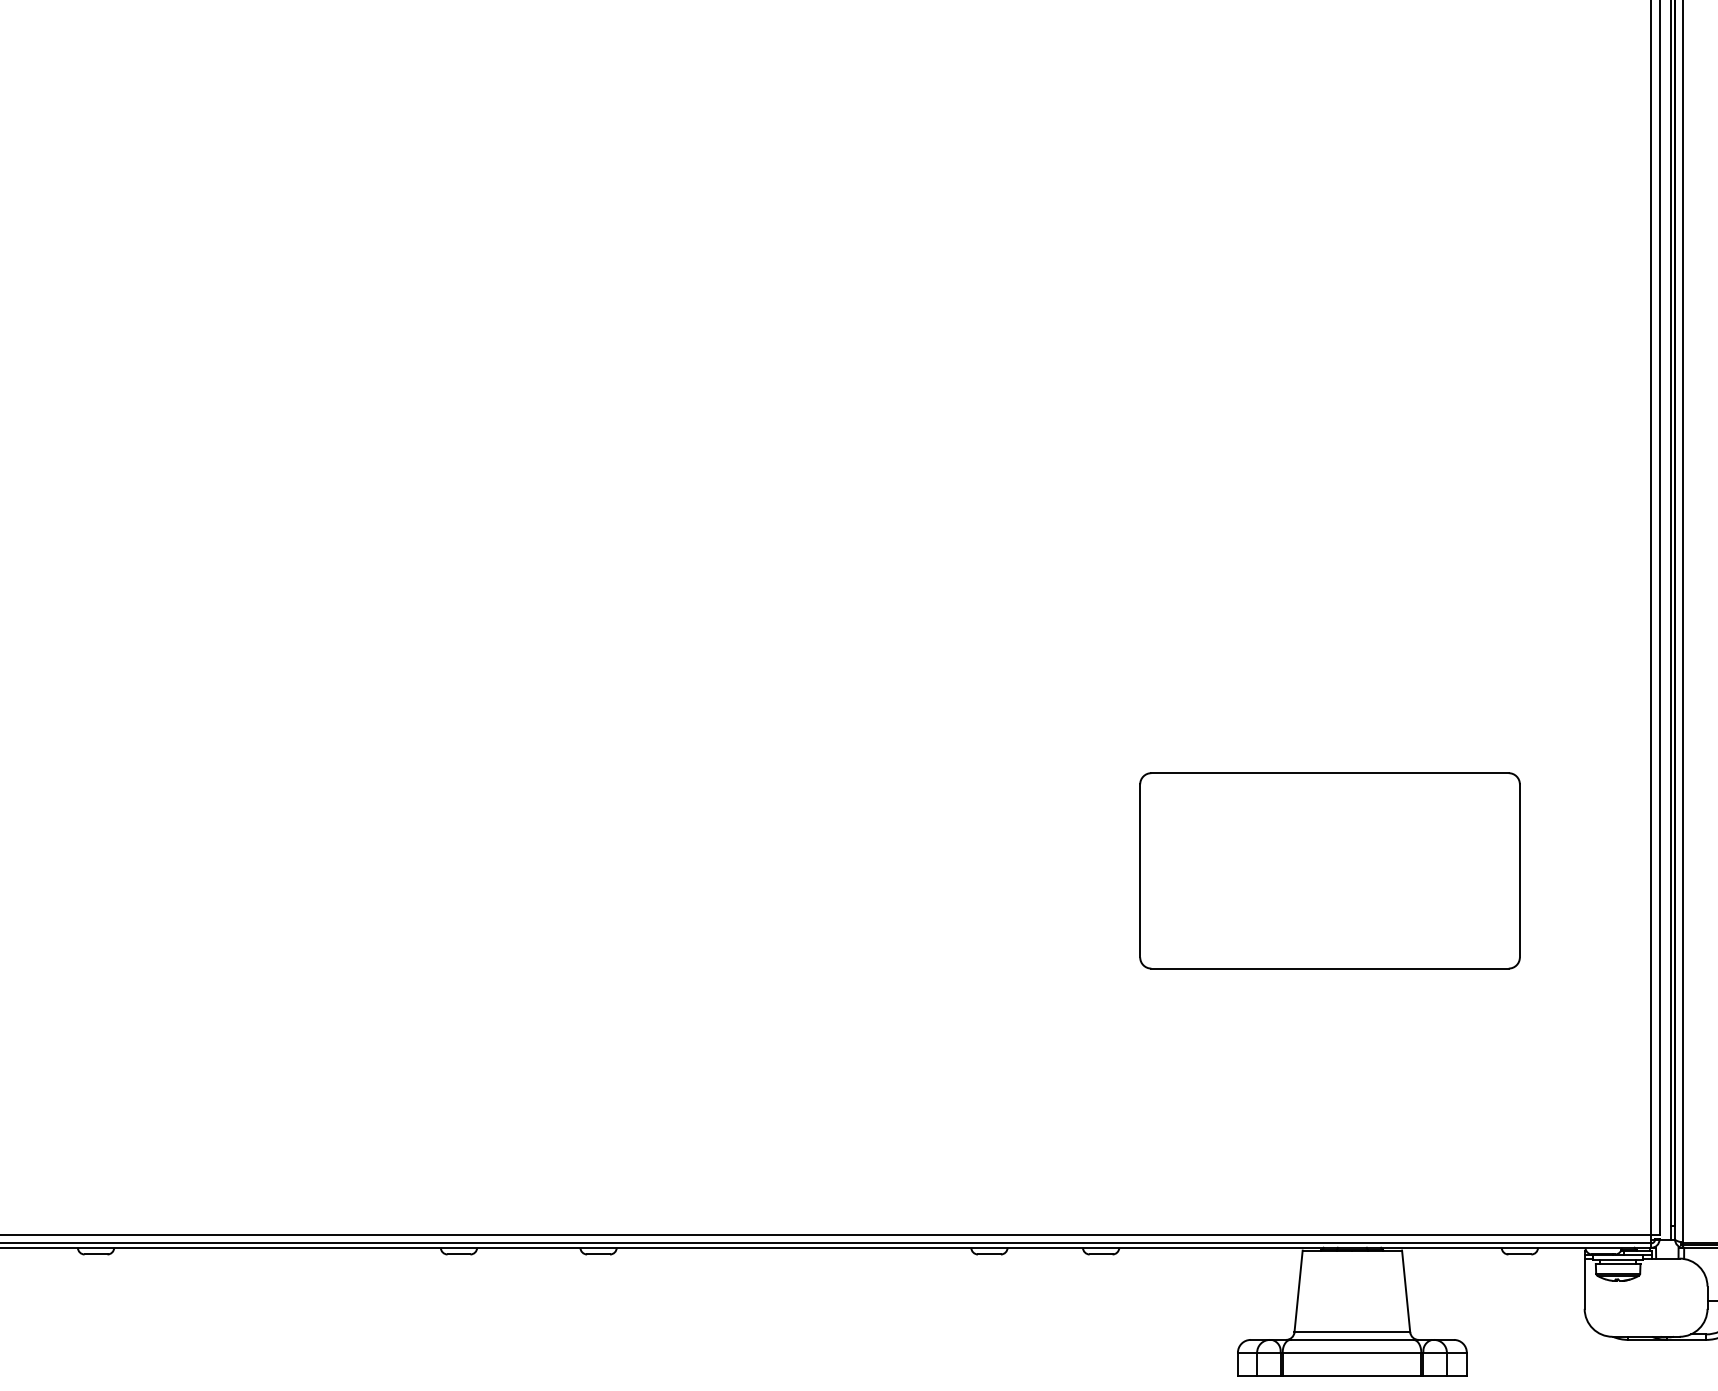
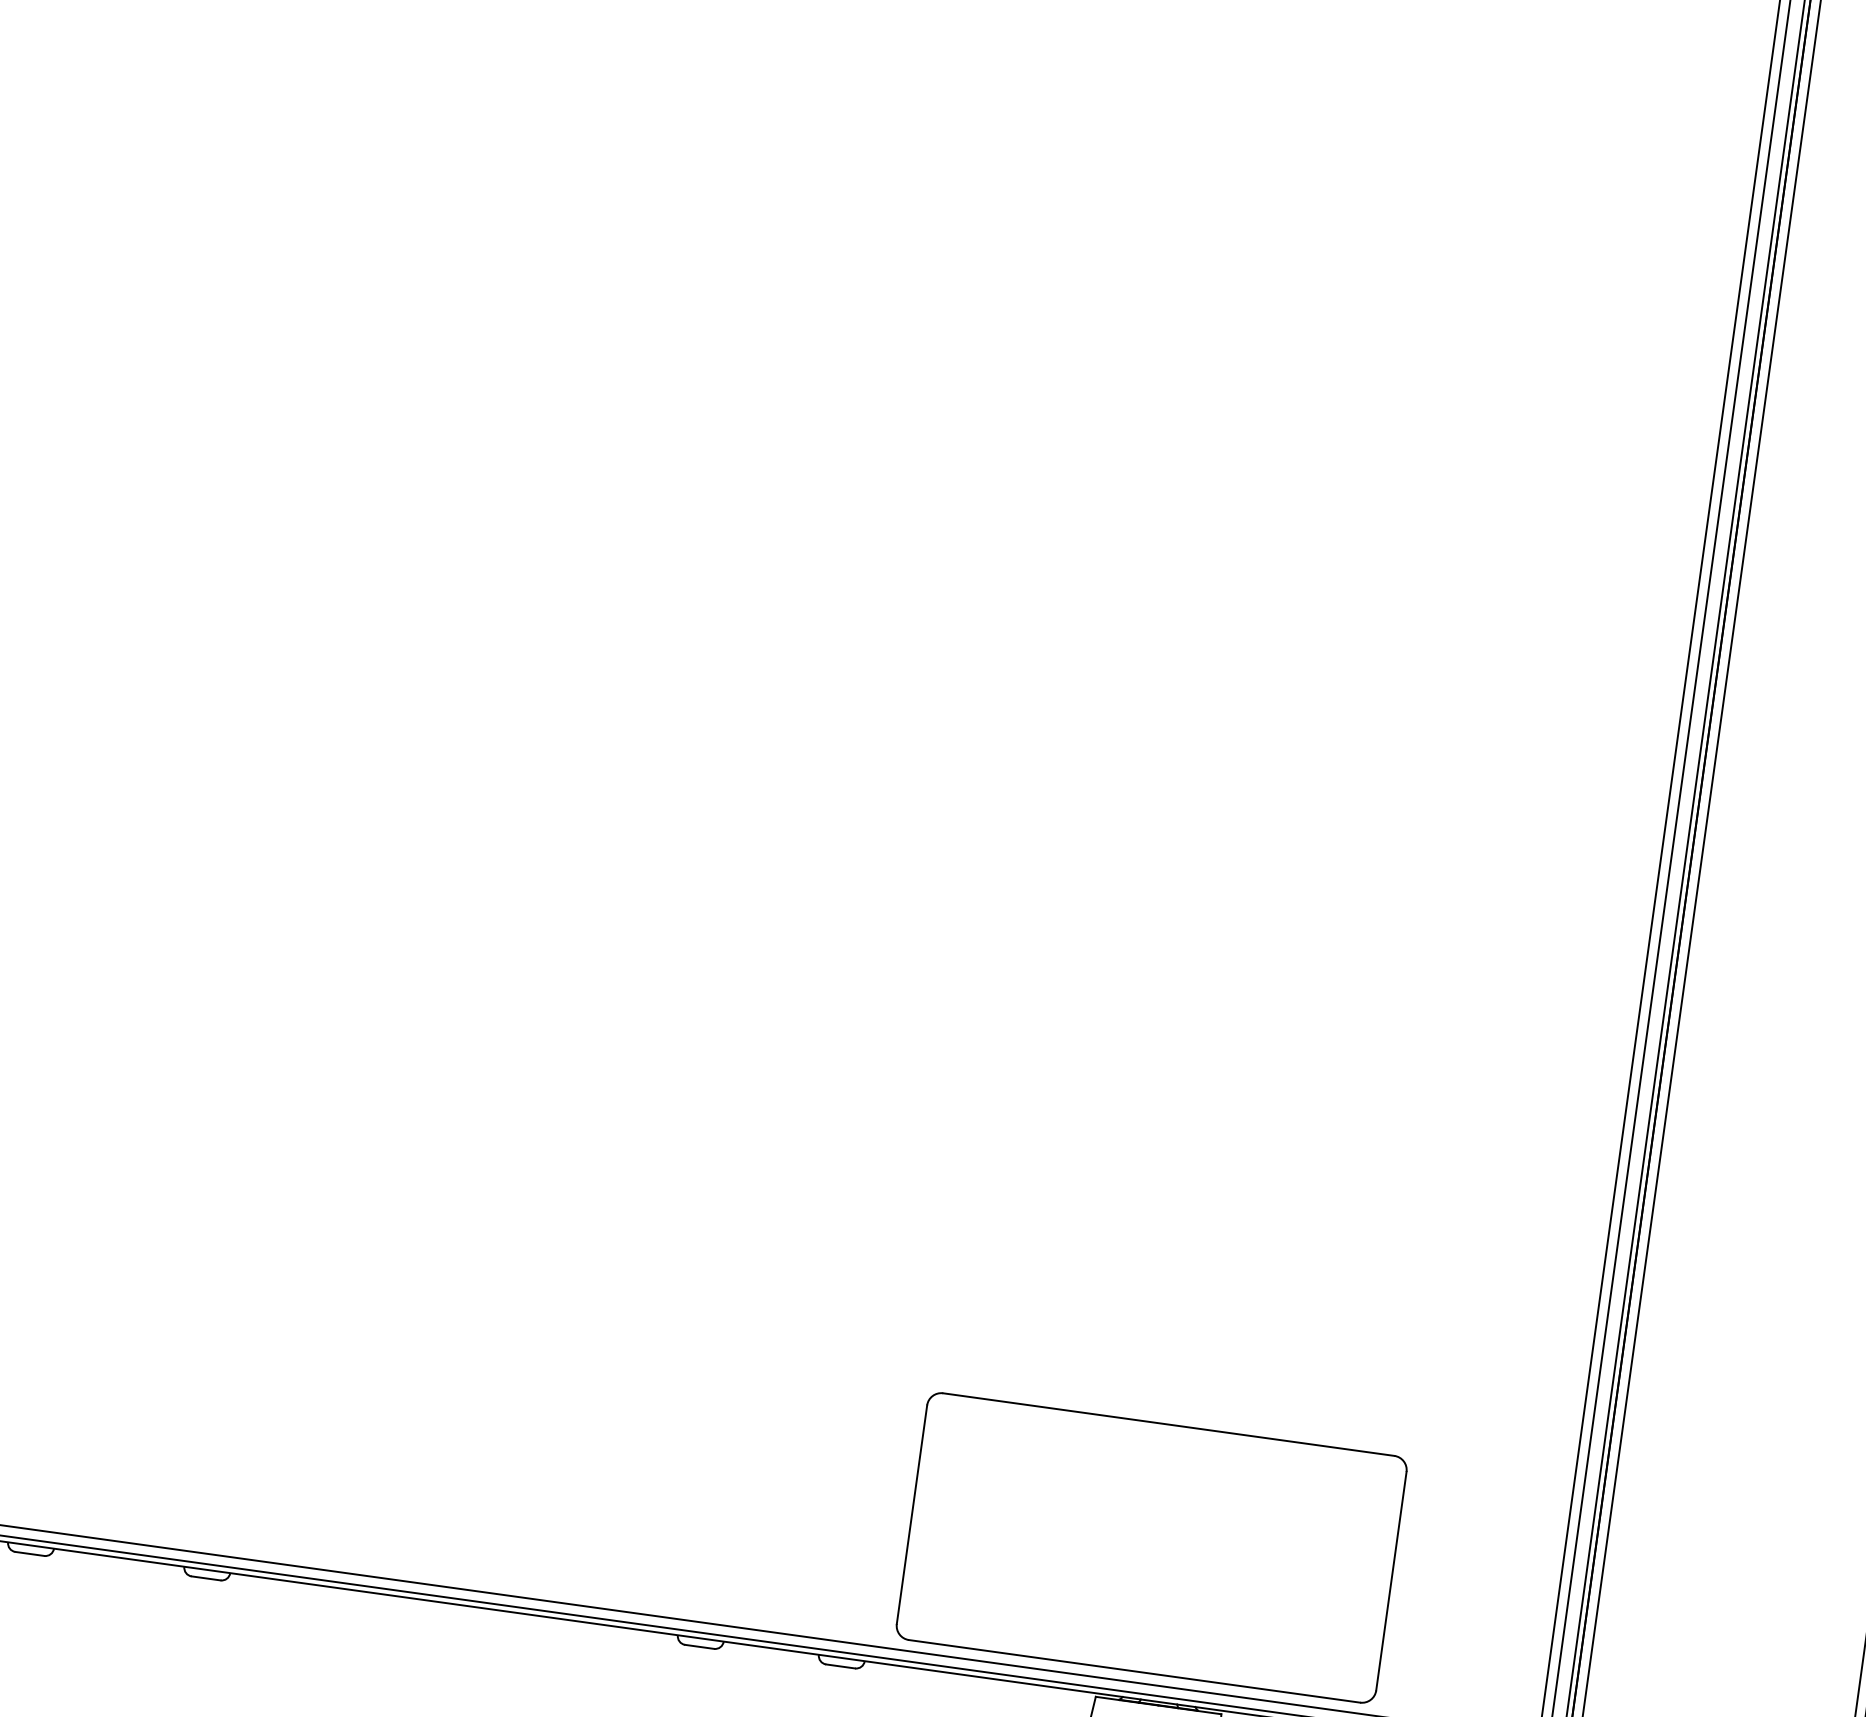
part: (1329, 870) -> (1151, 1547), moved

